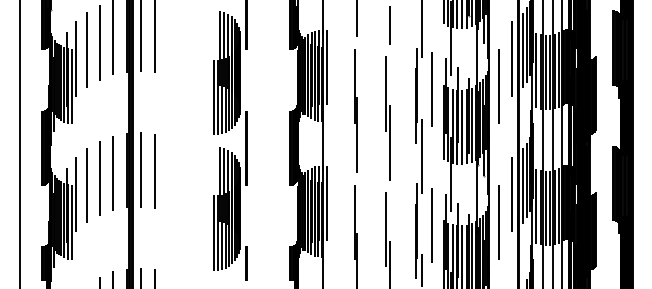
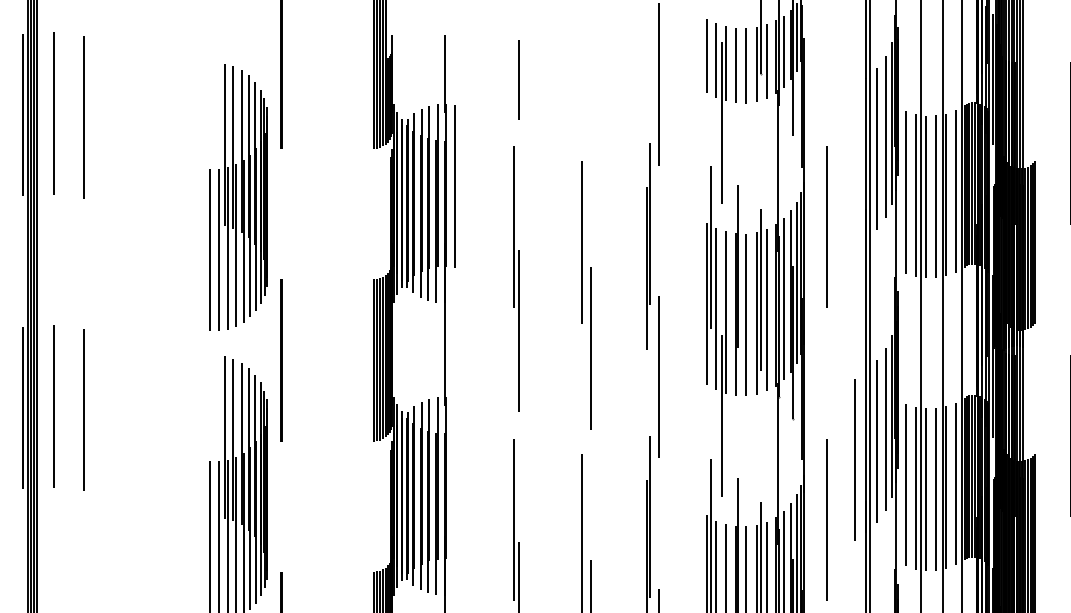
line: (390, 25) -> (591, 95), removed
line: (512, 58) -> (854, 166), removed
line: (432, 89) -> (682, 233), removed
line: (326, 203) -> (453, 478), removed
line: (432, 224) -> (682, 524), removed

